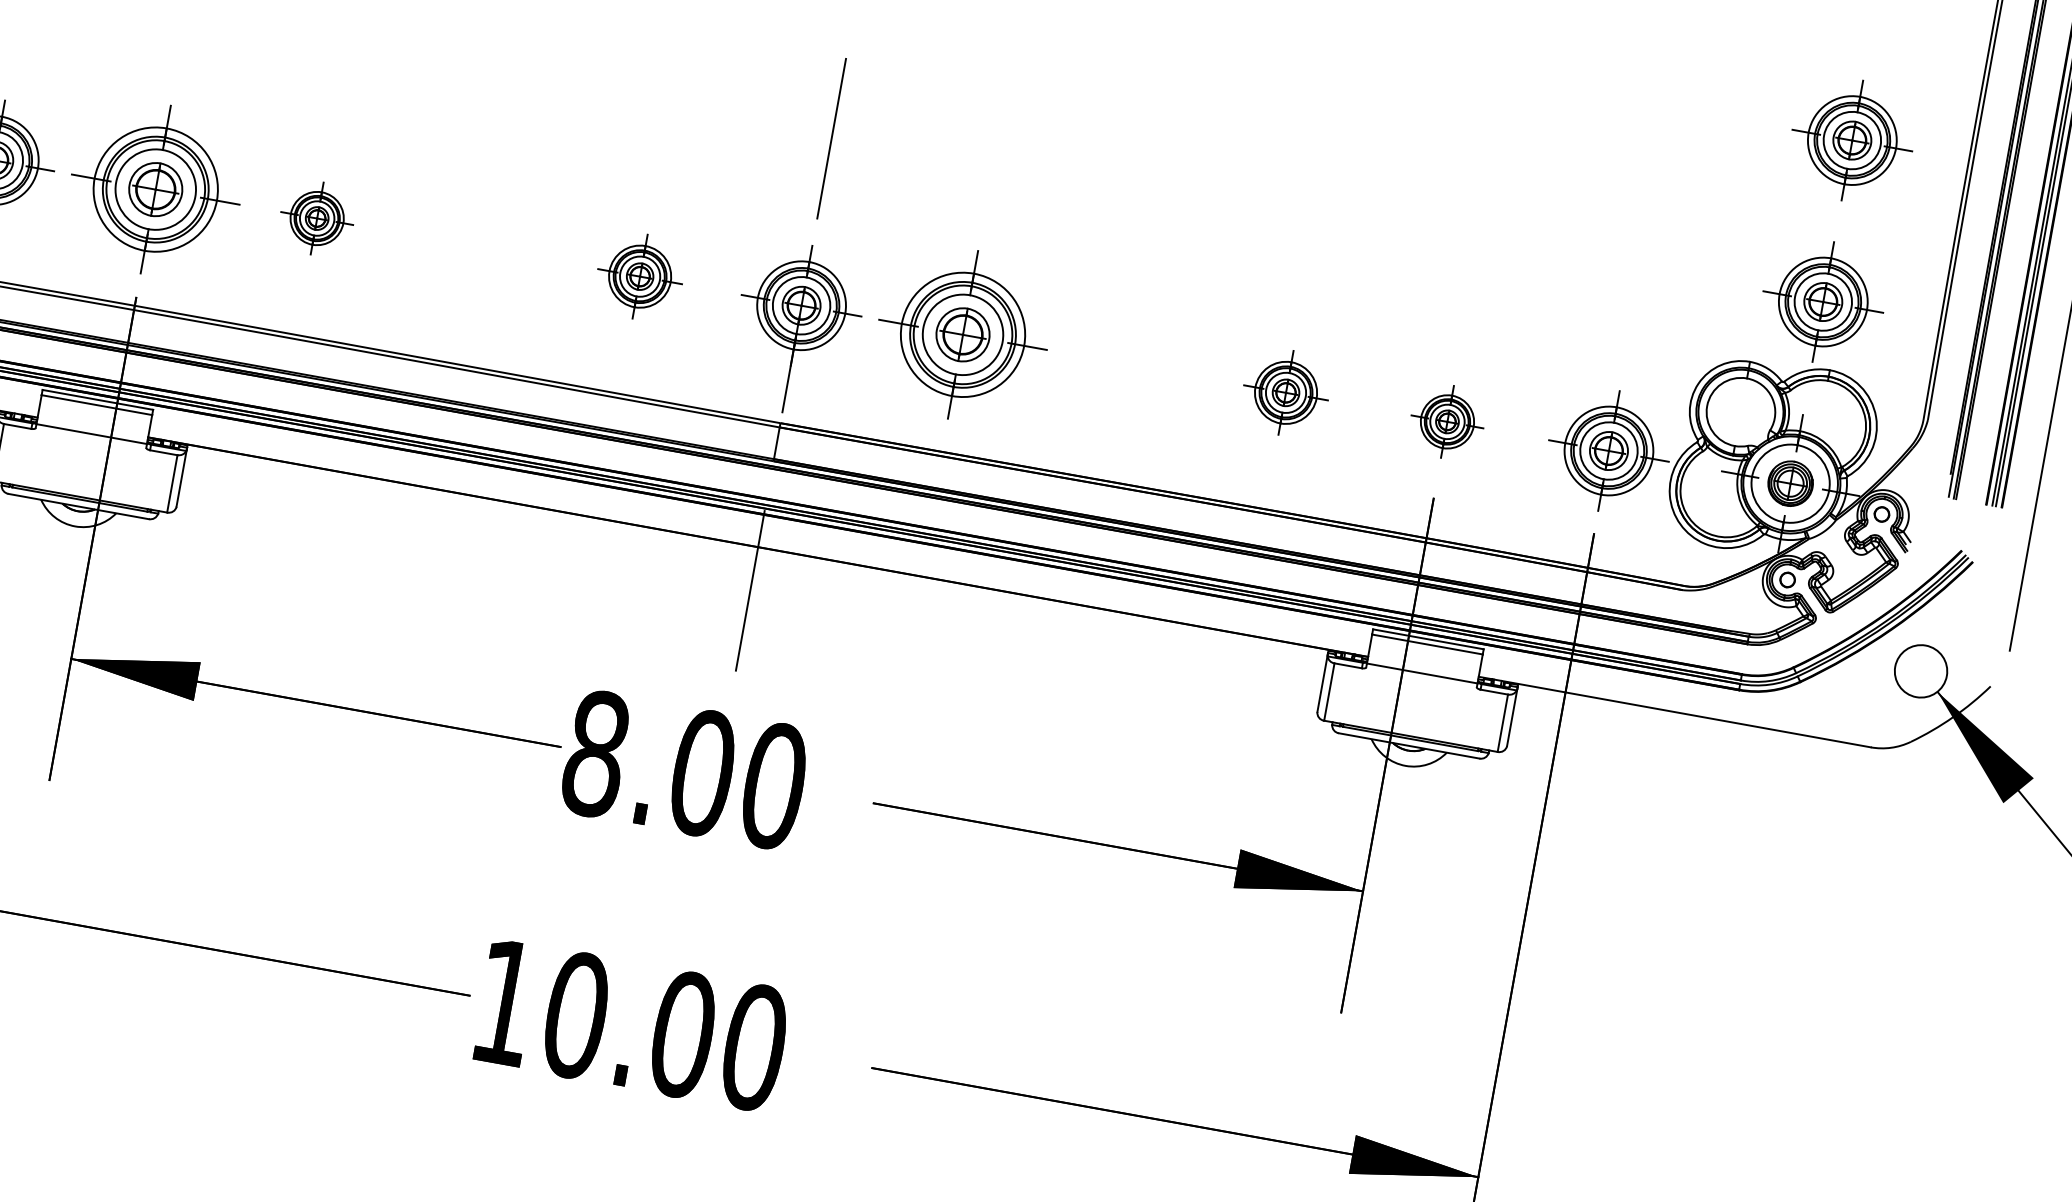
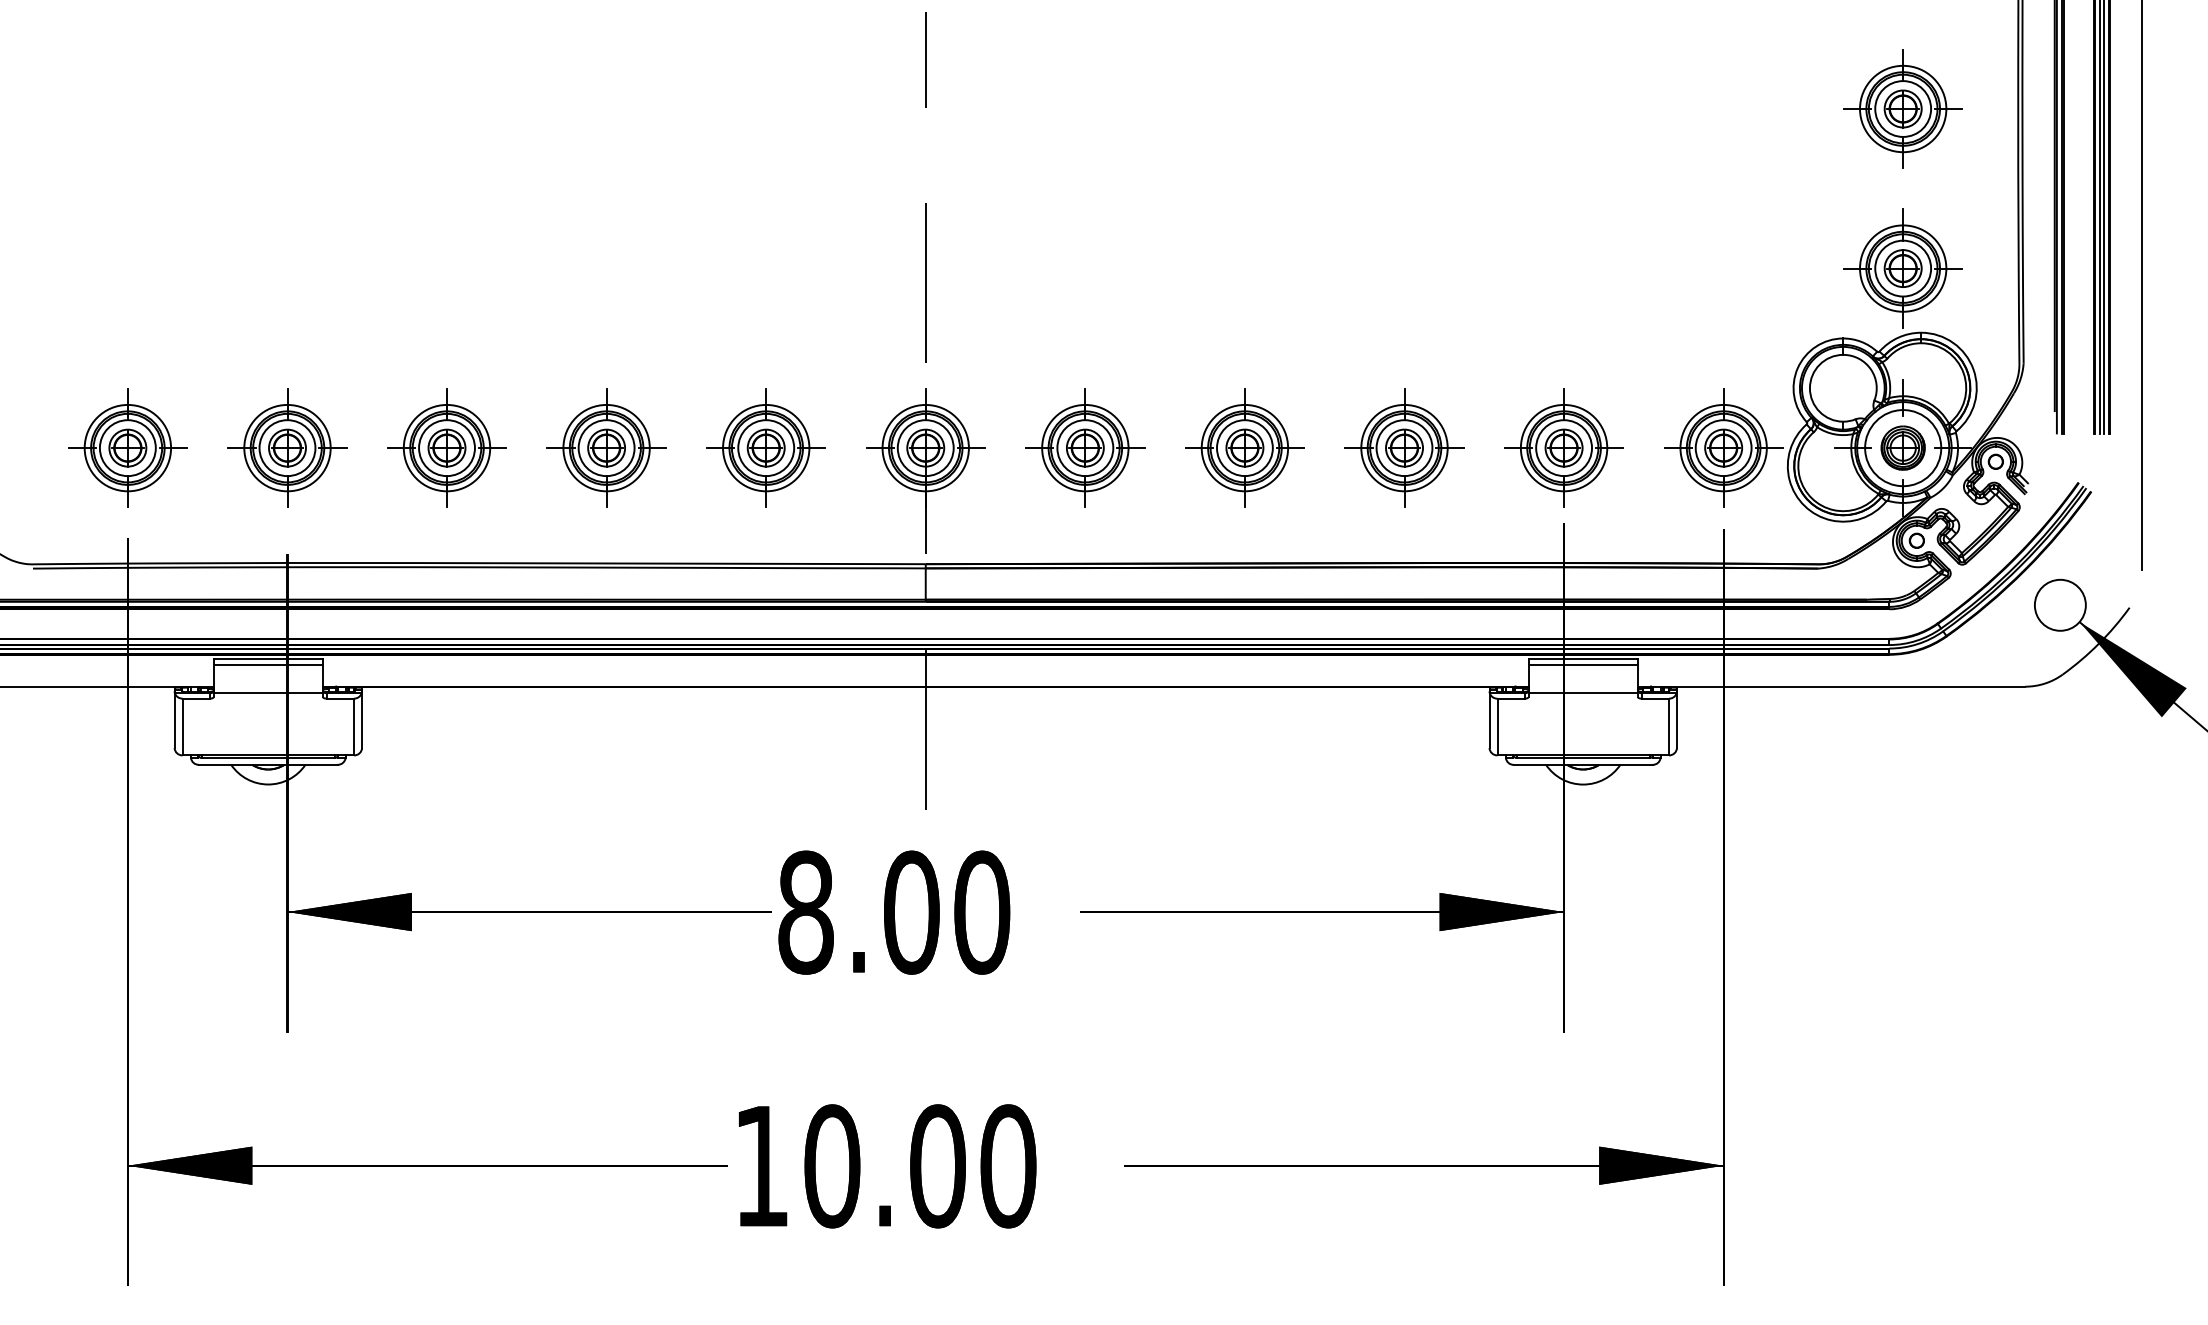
part: (155, 188) -> (287, 447), size x0.71
part: (316, 217) -> (446, 447), size x1.67
part: (478, 246) -> (606, 447), added
part: (639, 275) -> (765, 447), size x1.43
part: (963, 334) -> (1085, 447), size x0.71
part: (1124, 363) -> (1244, 447), added
part: (1286, 392) -> (1404, 447), size x1.43
part: (1447, 421) -> (1563, 447), size x1.67

